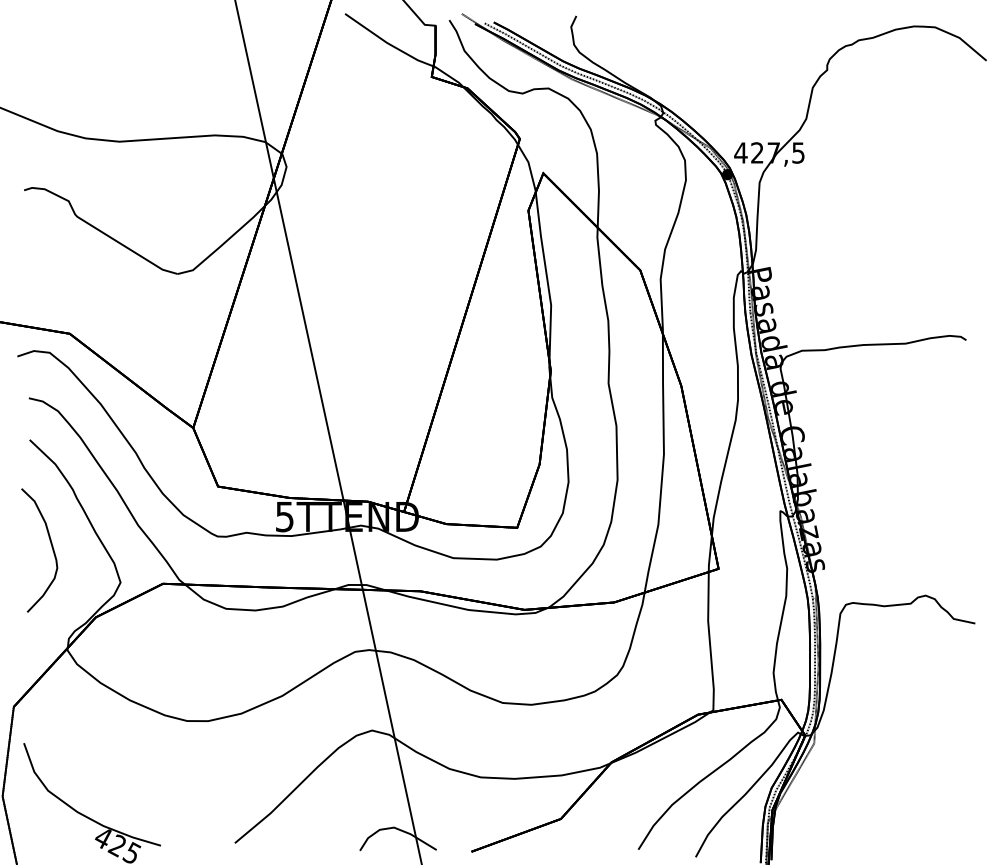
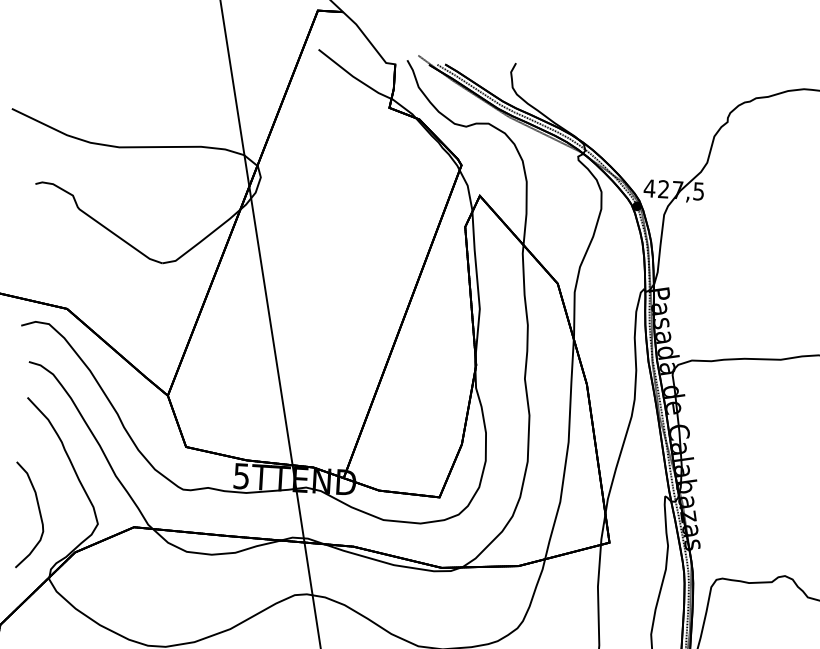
curve: (51, 547) -> (39, 513), moved

